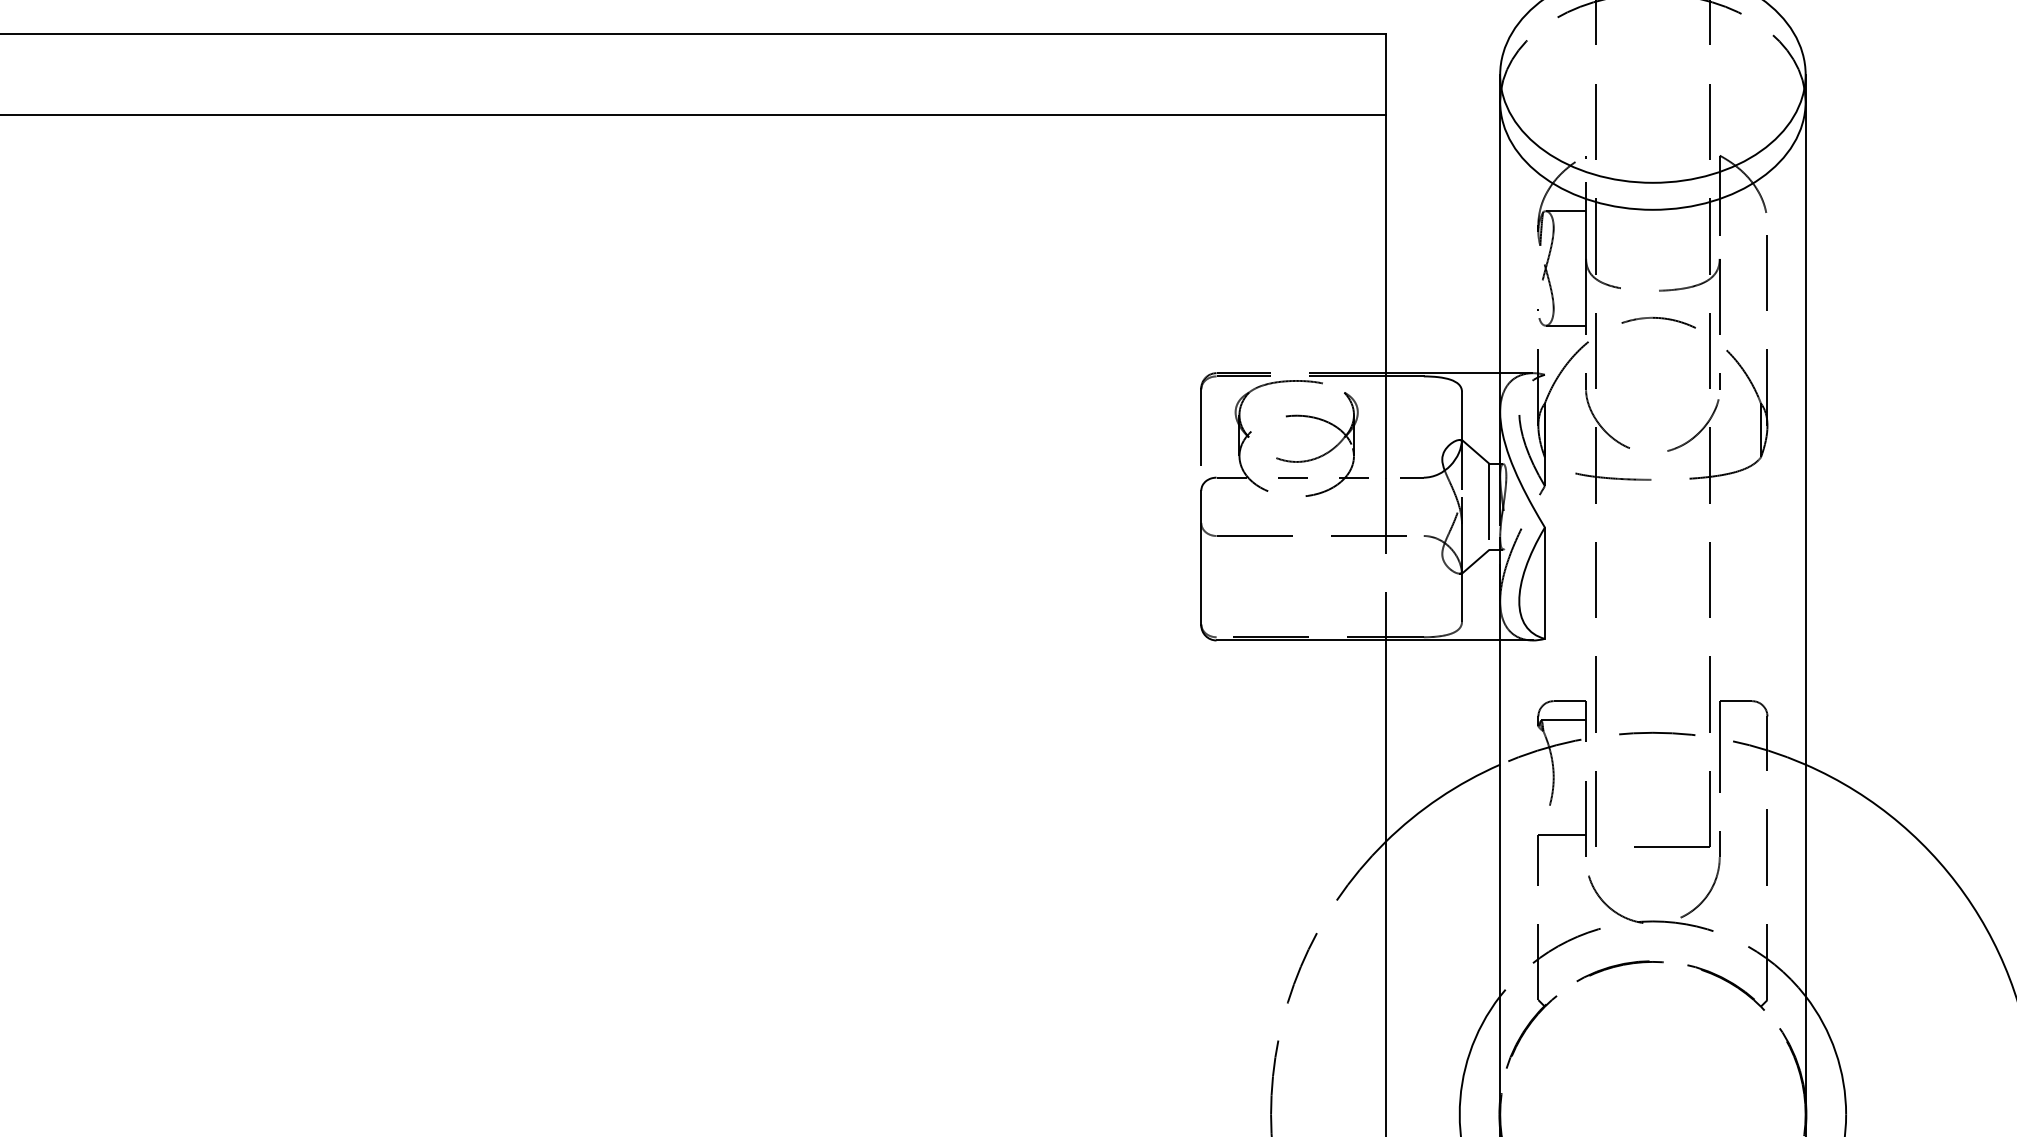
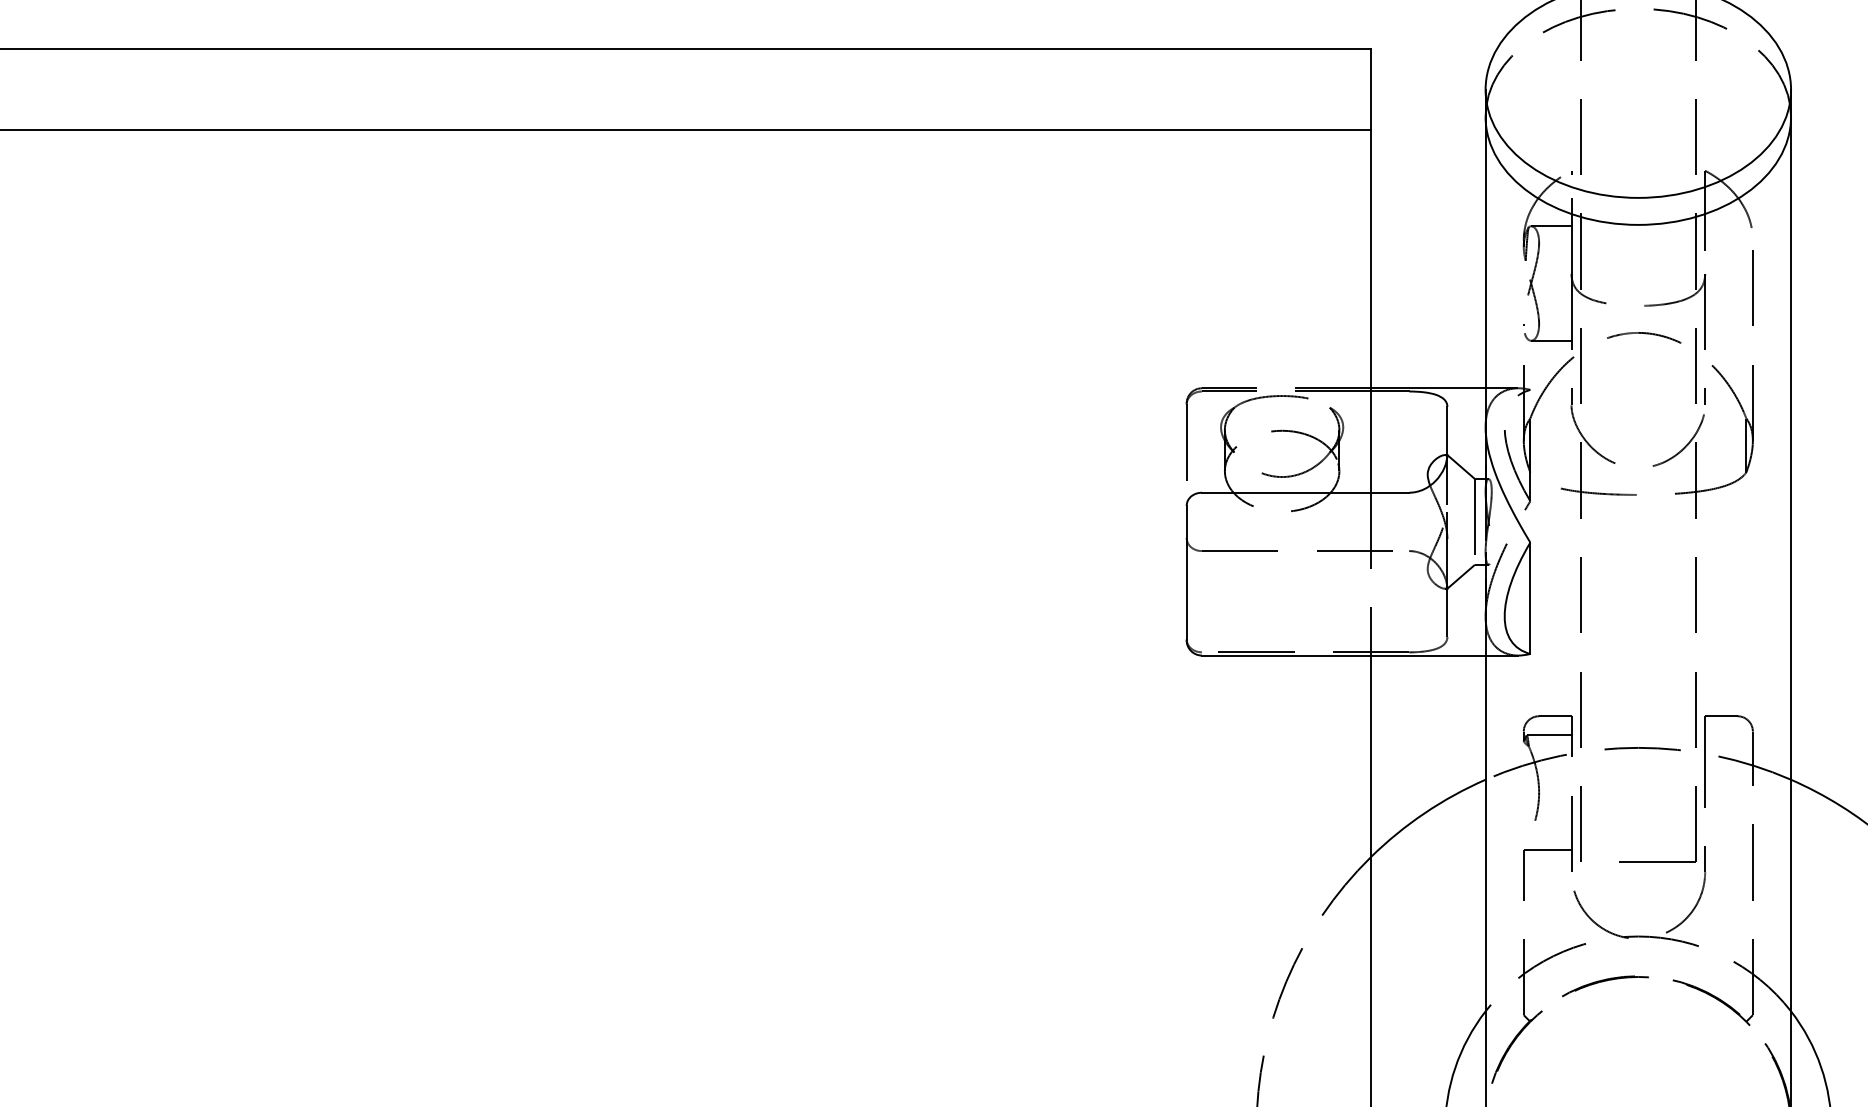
line: (1320, 477) -> (1305, 492), dashed -> solid

